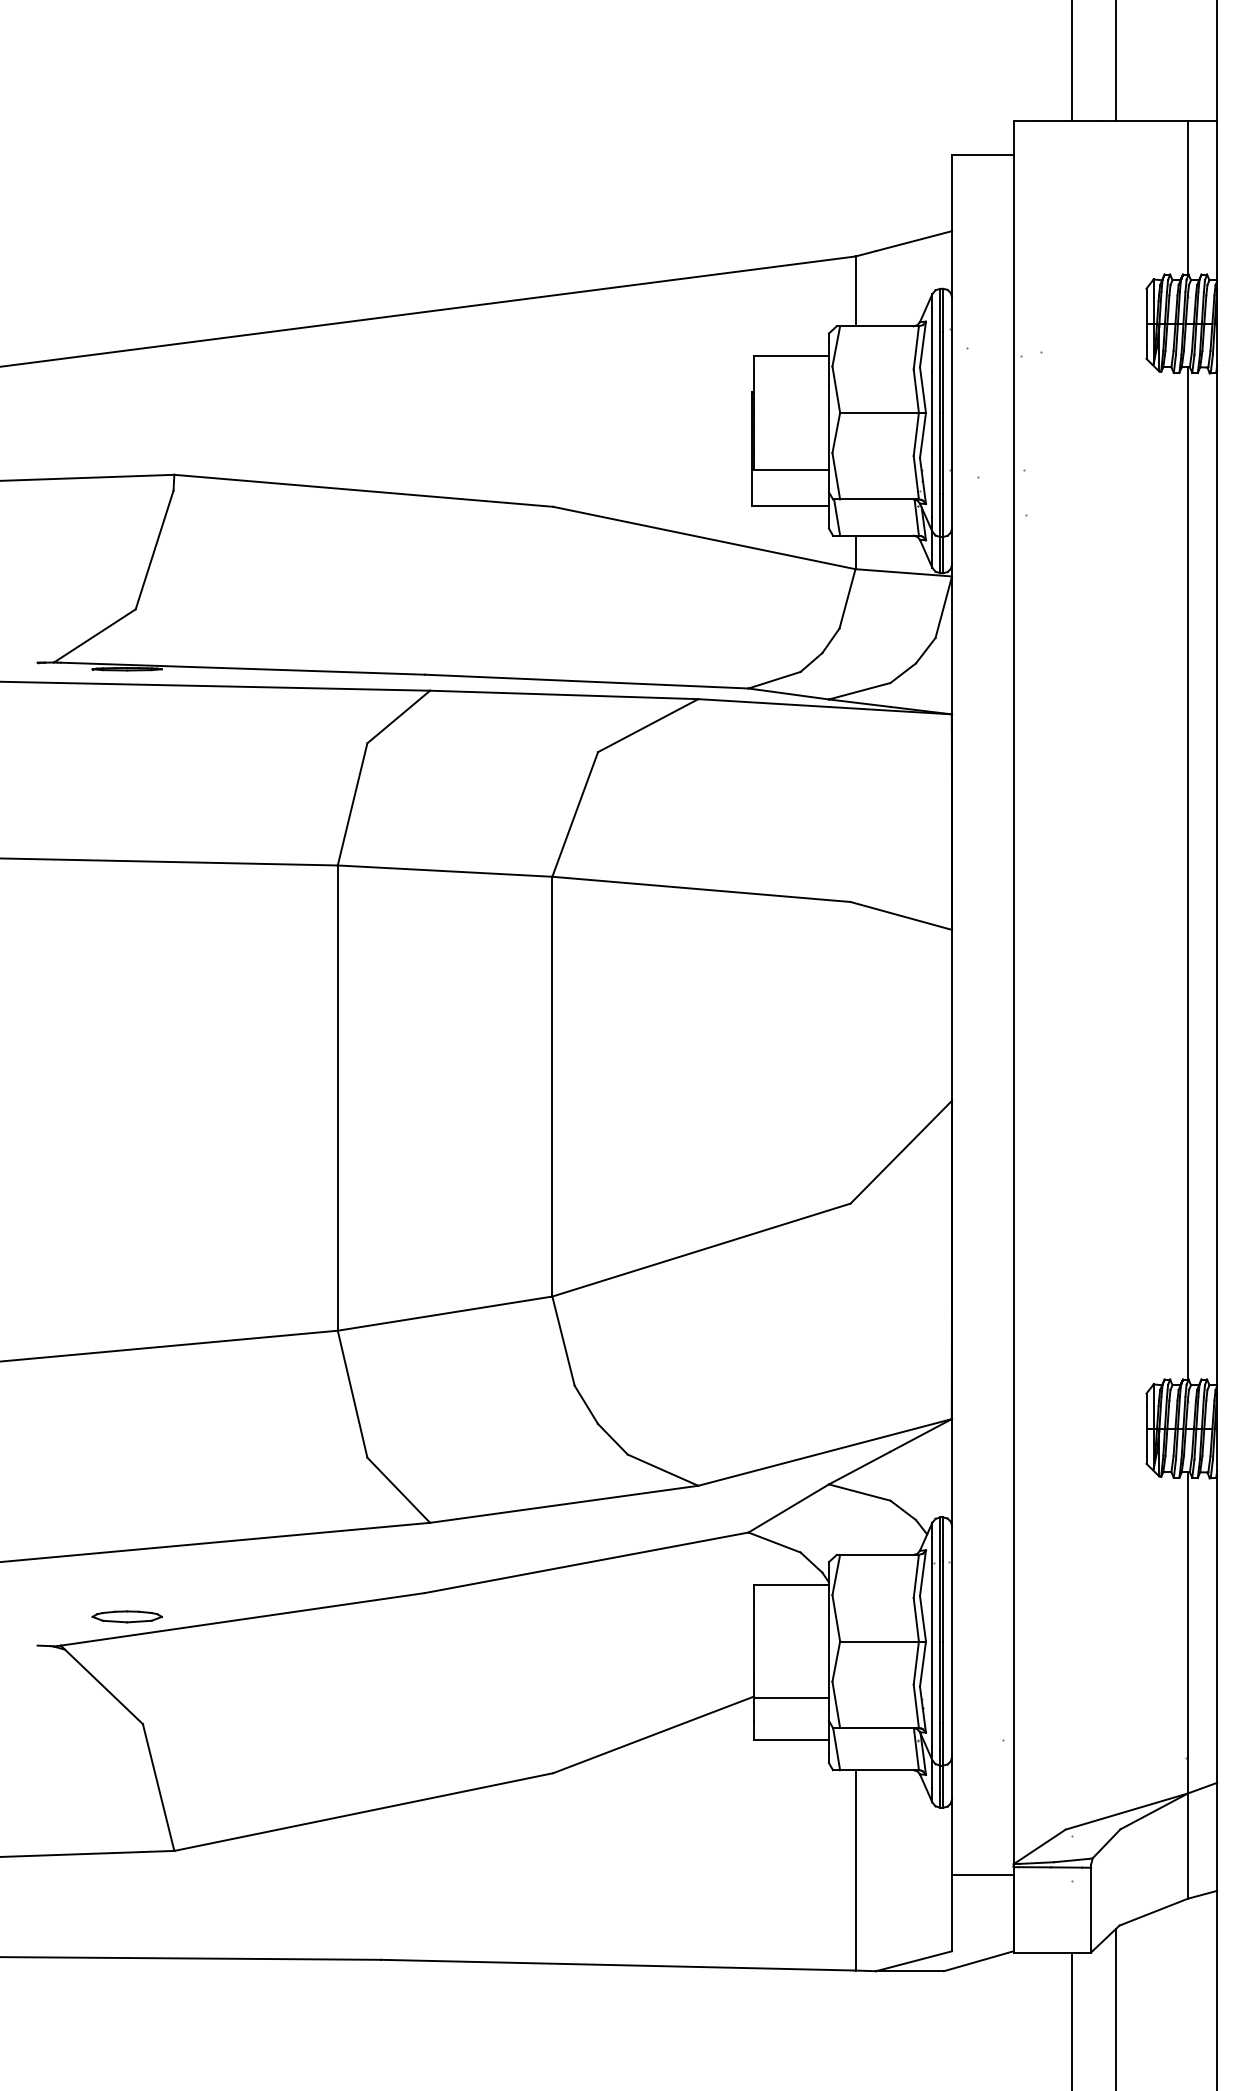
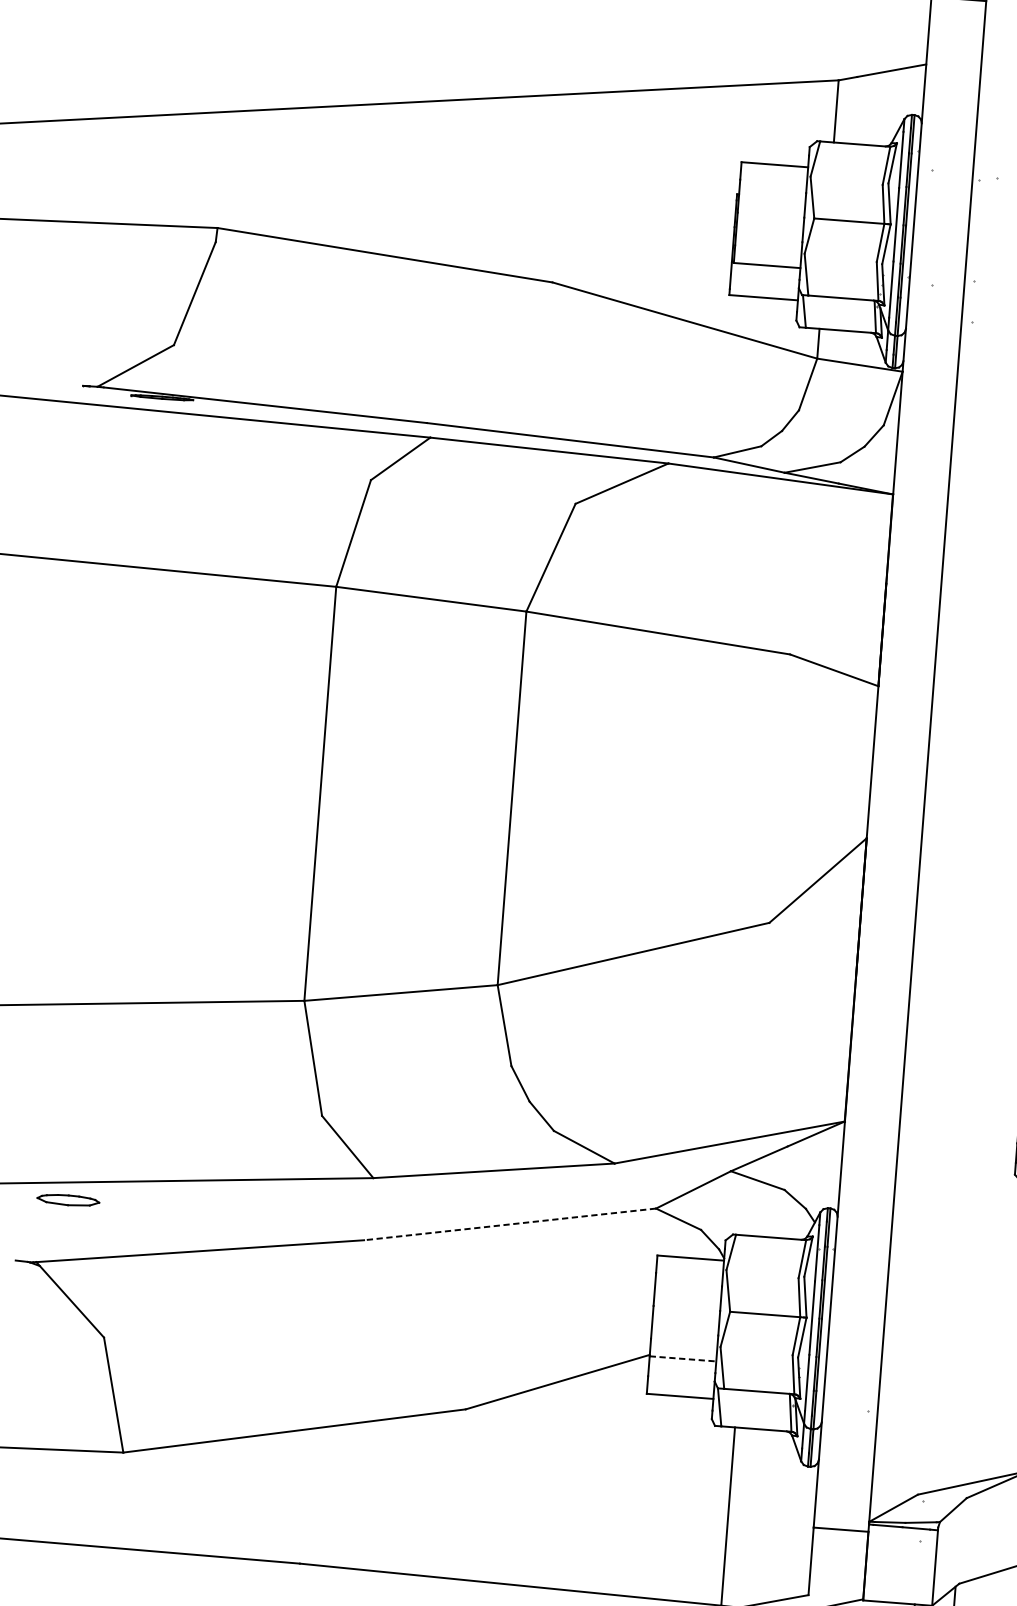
line: (586, 1562) -> (509, 1224), solid -> dashed
part: (126, 1616) -> (67, 1199), moved
line: (792, 1698) -> (683, 1359), solid -> dashed

